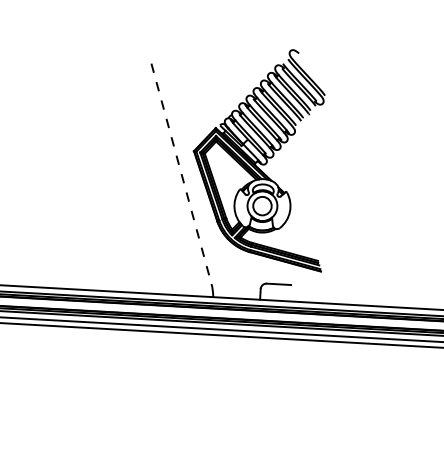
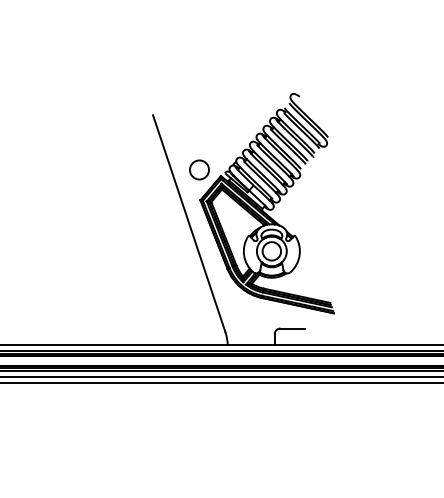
circle: (194, 120) -> (199, 169), added
line: (181, 174) -> (189, 224), dashed -> solid

